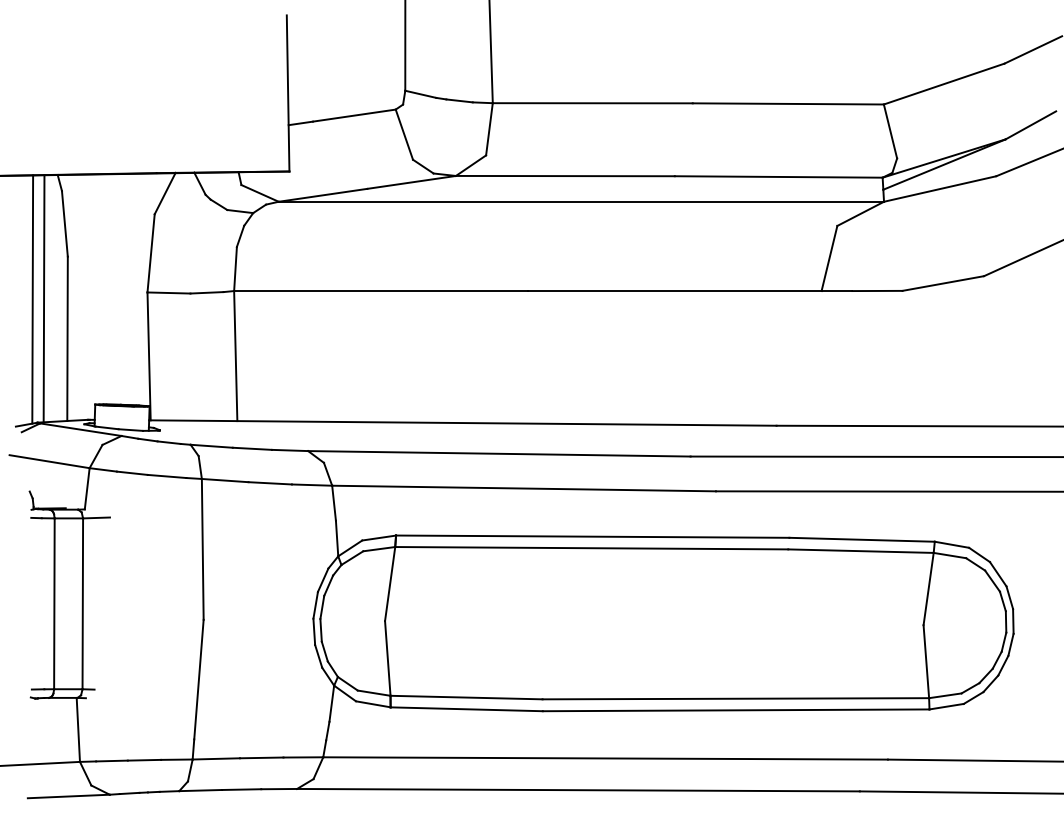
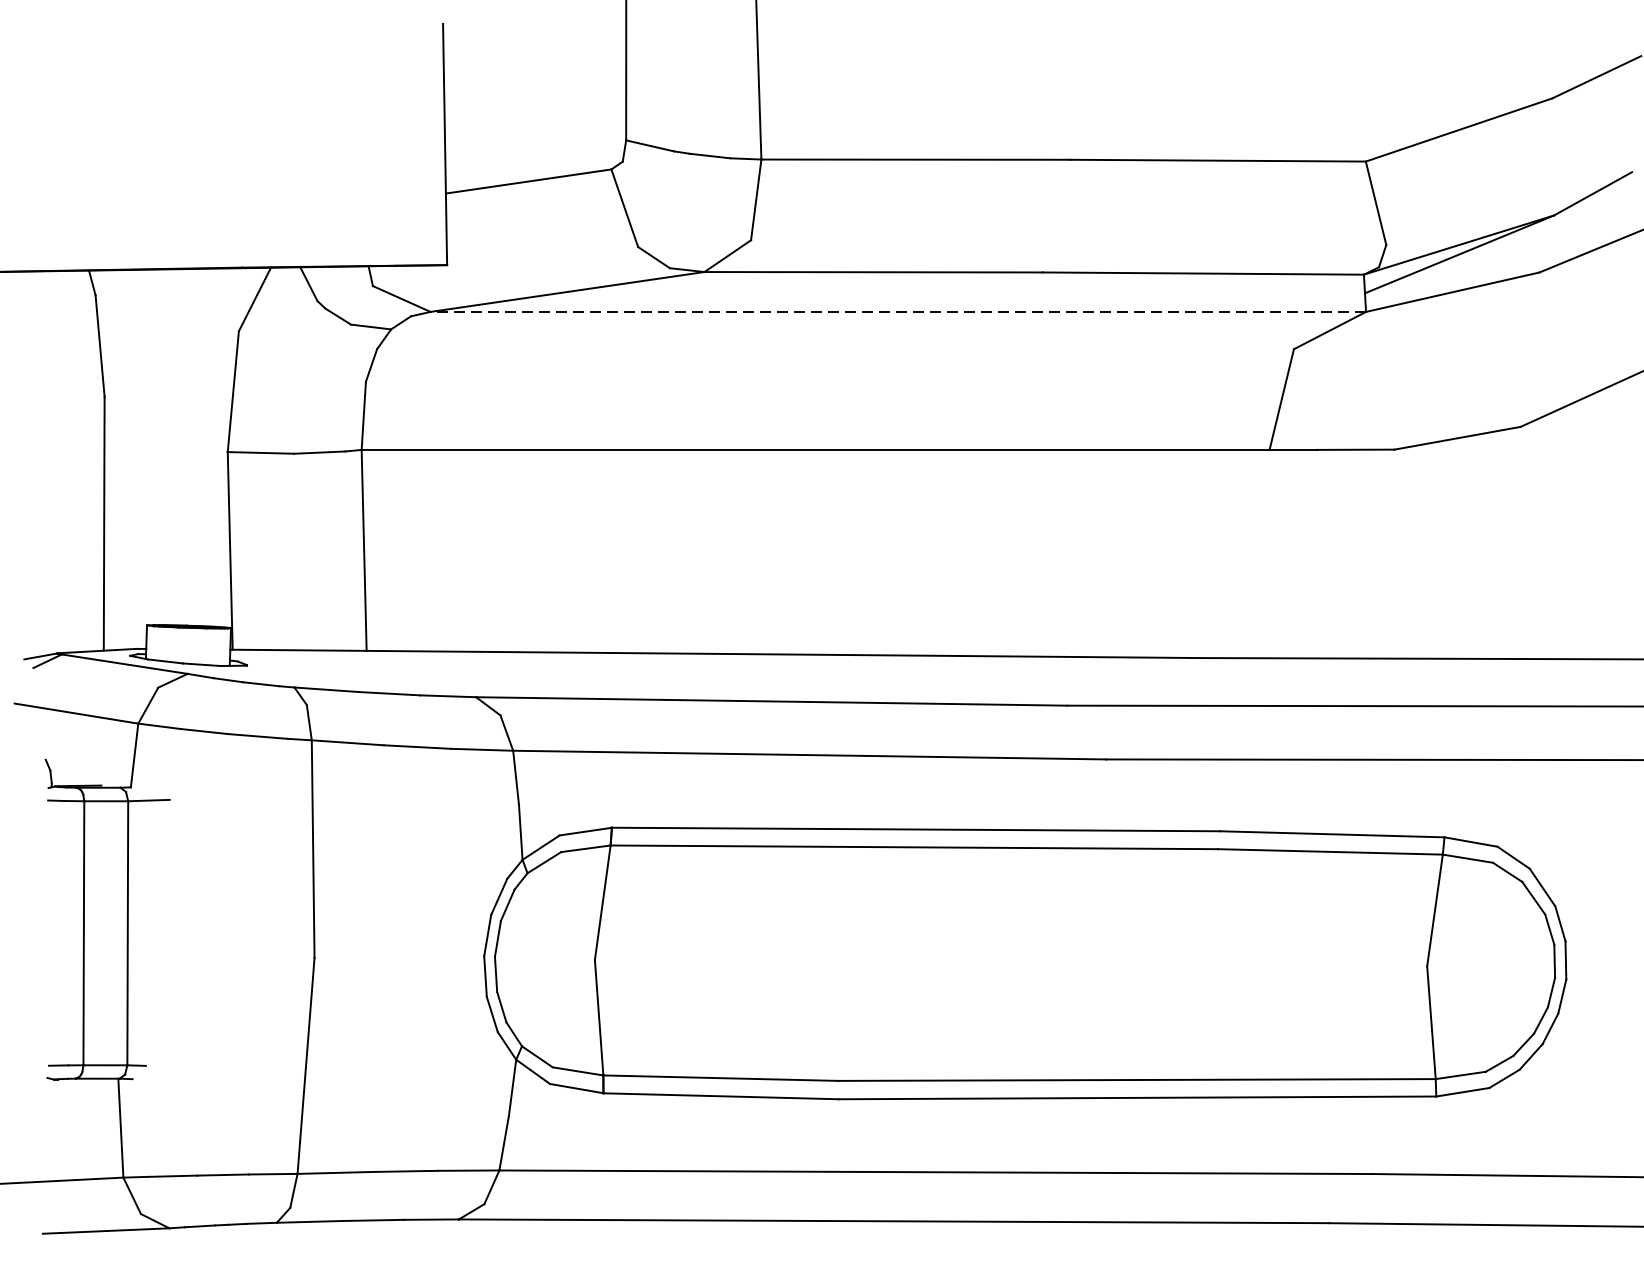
line: (581, 201) -> (898, 311), solid -> dashed
line: (43, 298) -> (67, 461), removed
line: (32, 299) -> (50, 462), removed

